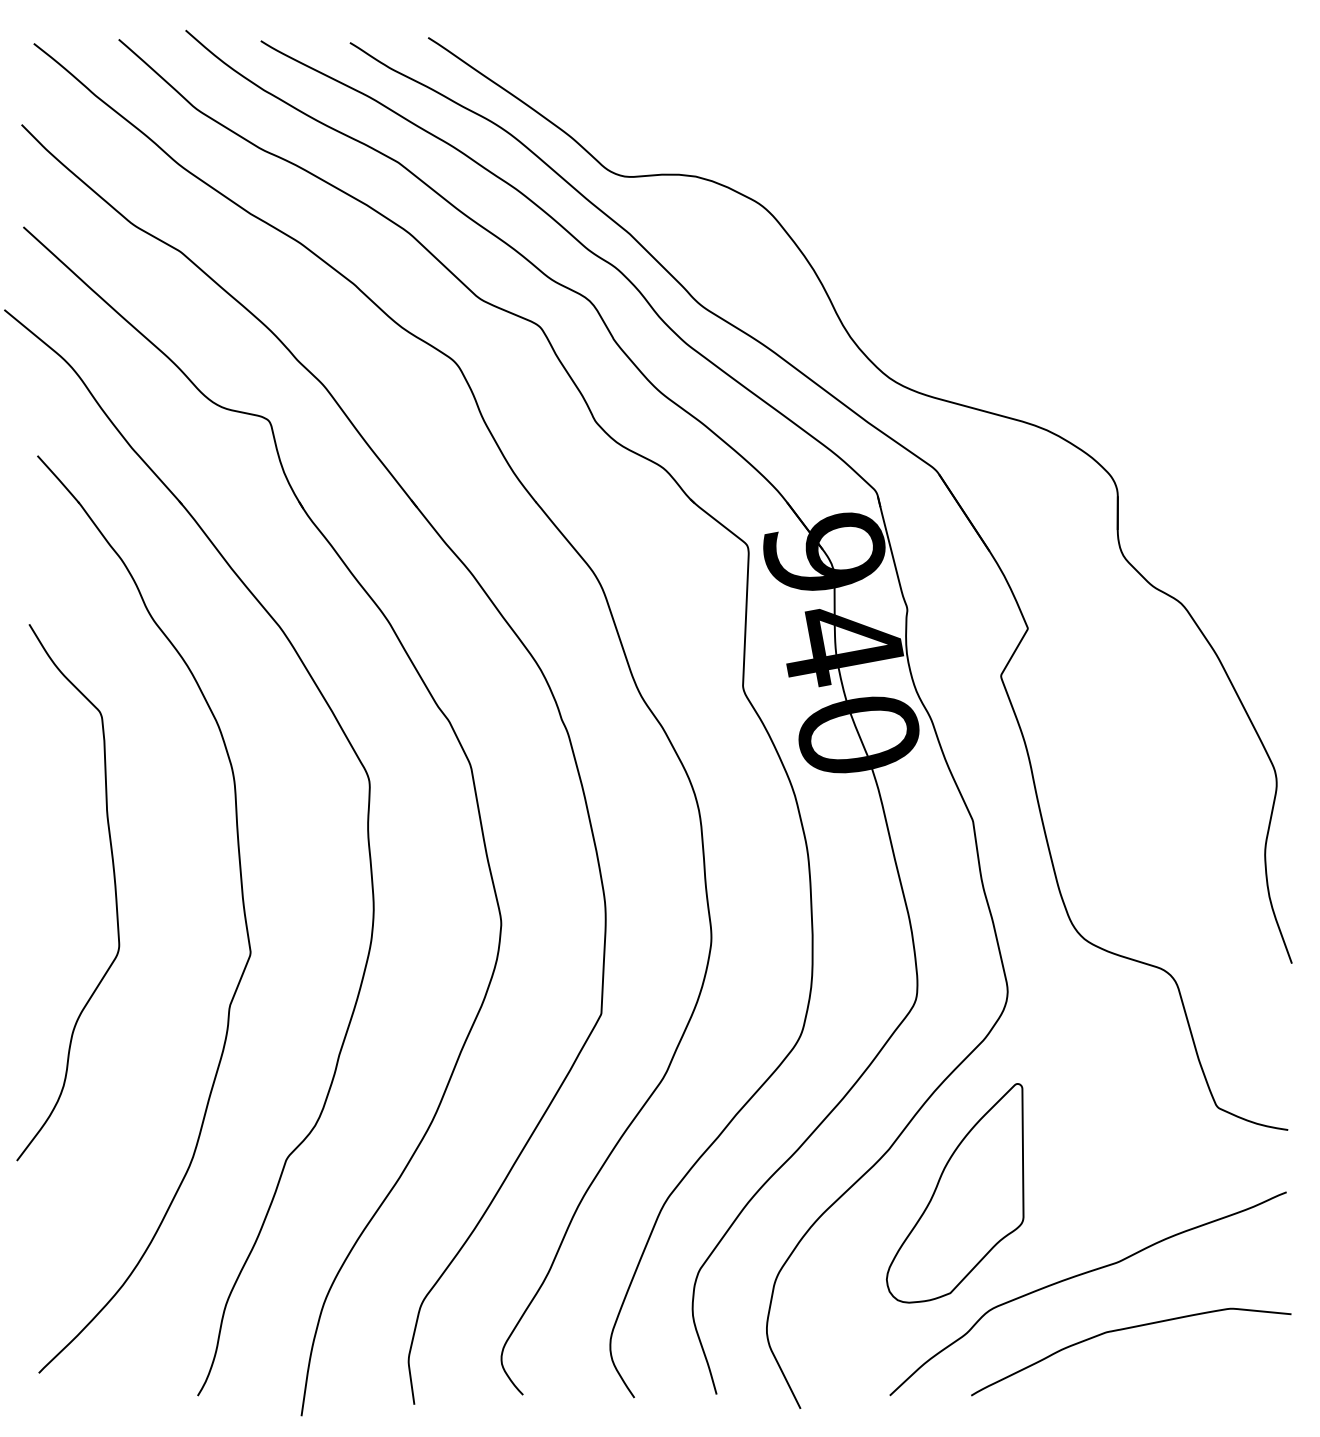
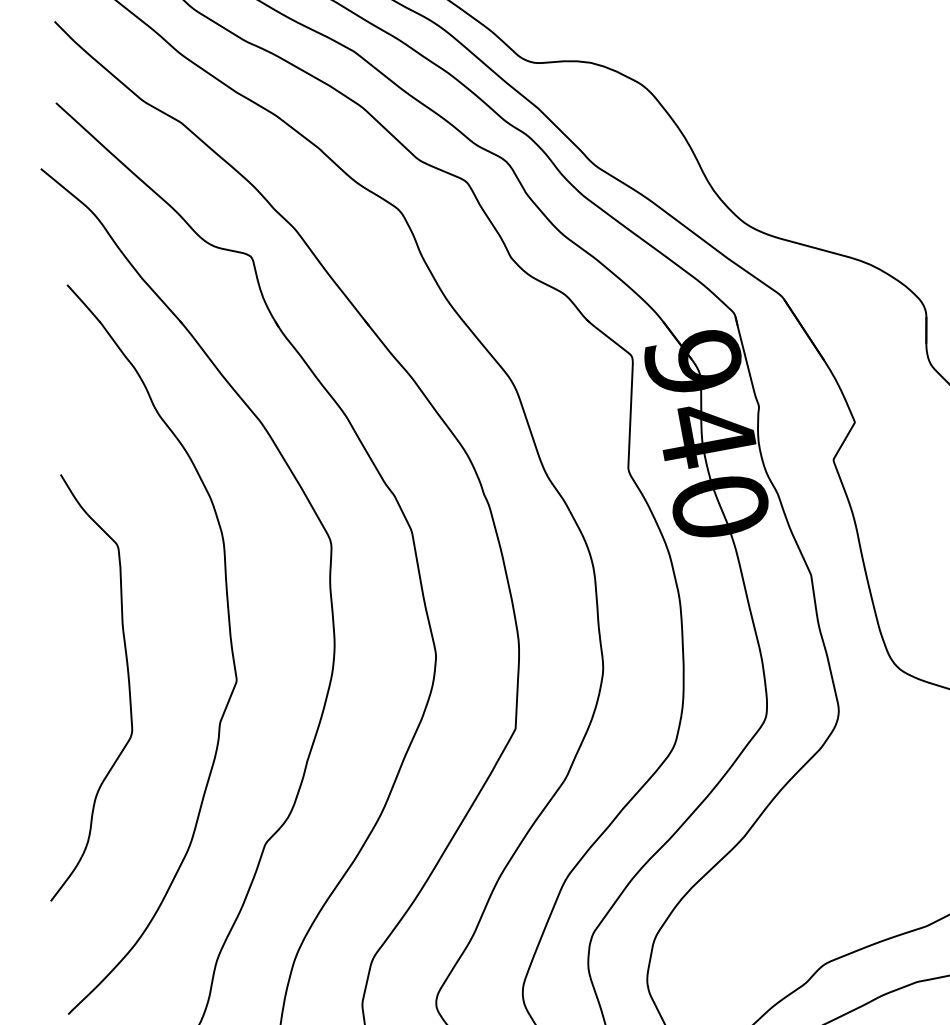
curve: (114, 891) -> (128, 687), moved
part: (955, 1193) -> (797, 871), removed

